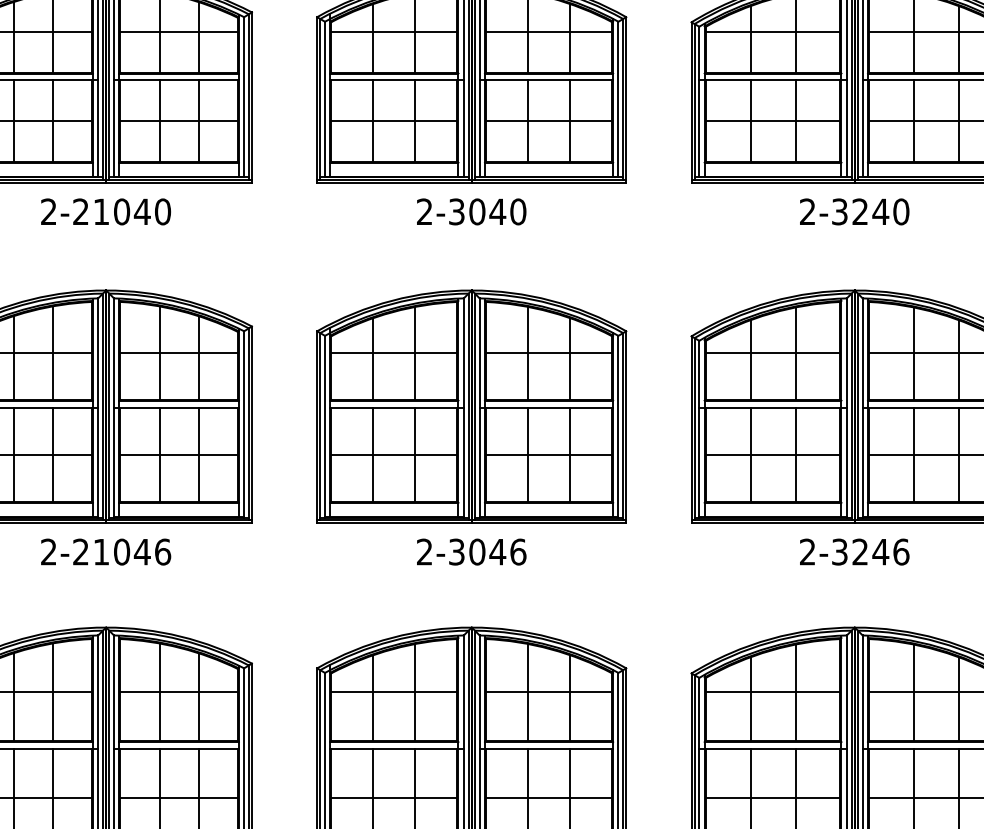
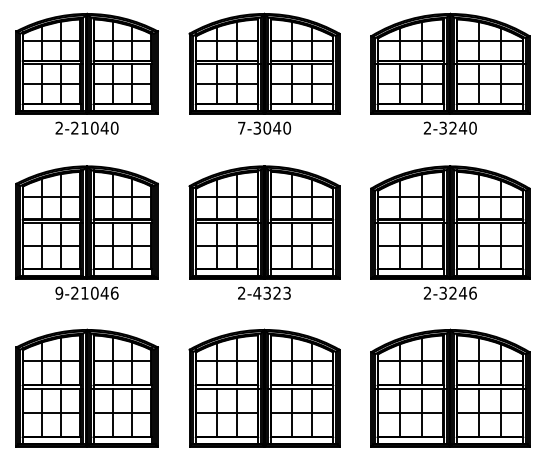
text: (424, 210) -> (241, 127), 2-3040 -> 7-3040
text: (488, 550) -> (272, 292), 2-3046 -> 2-4323
text: (49, 552) -> (59, 293), 2-21046 -> 9-21046

